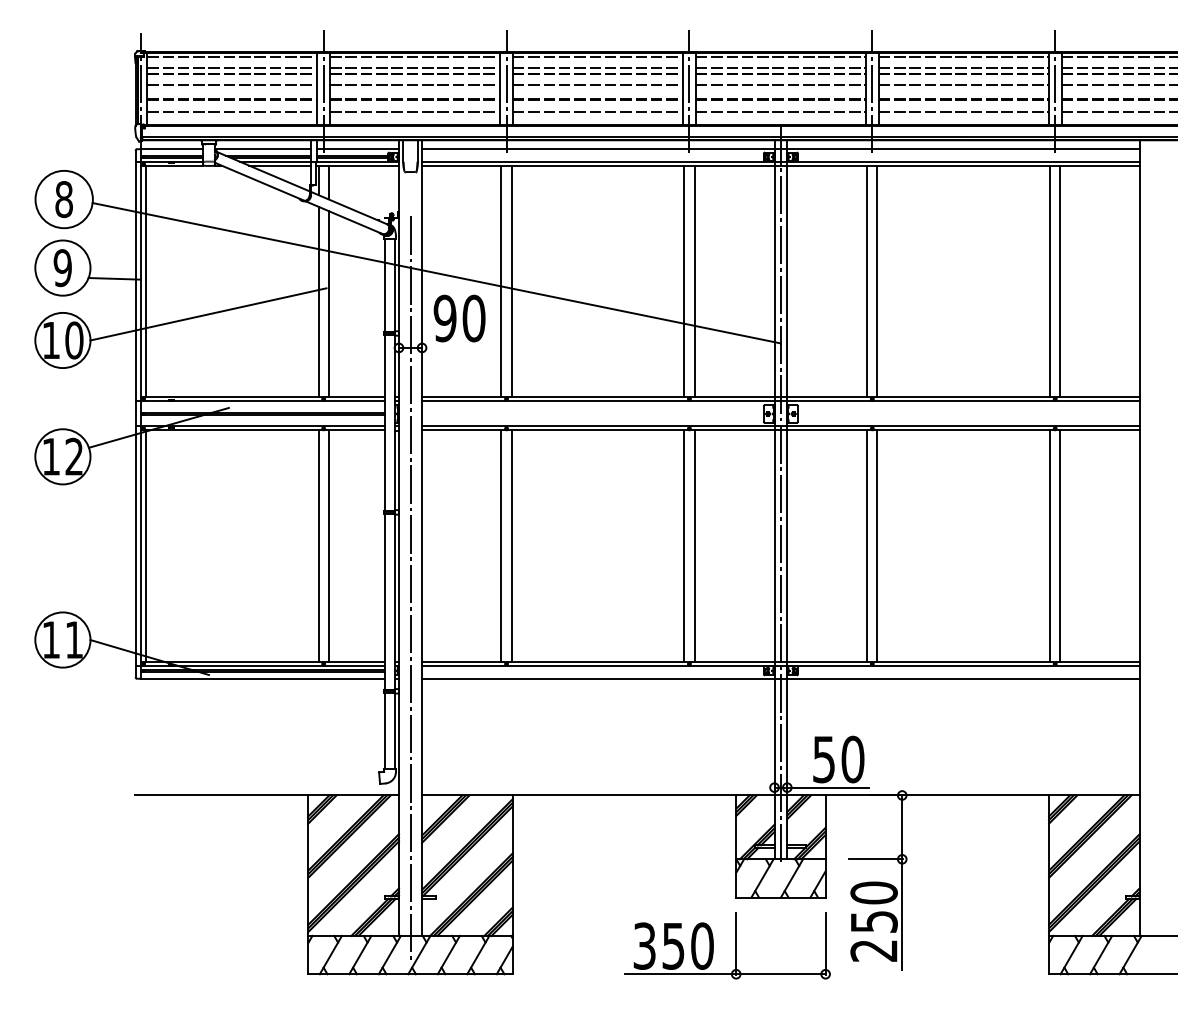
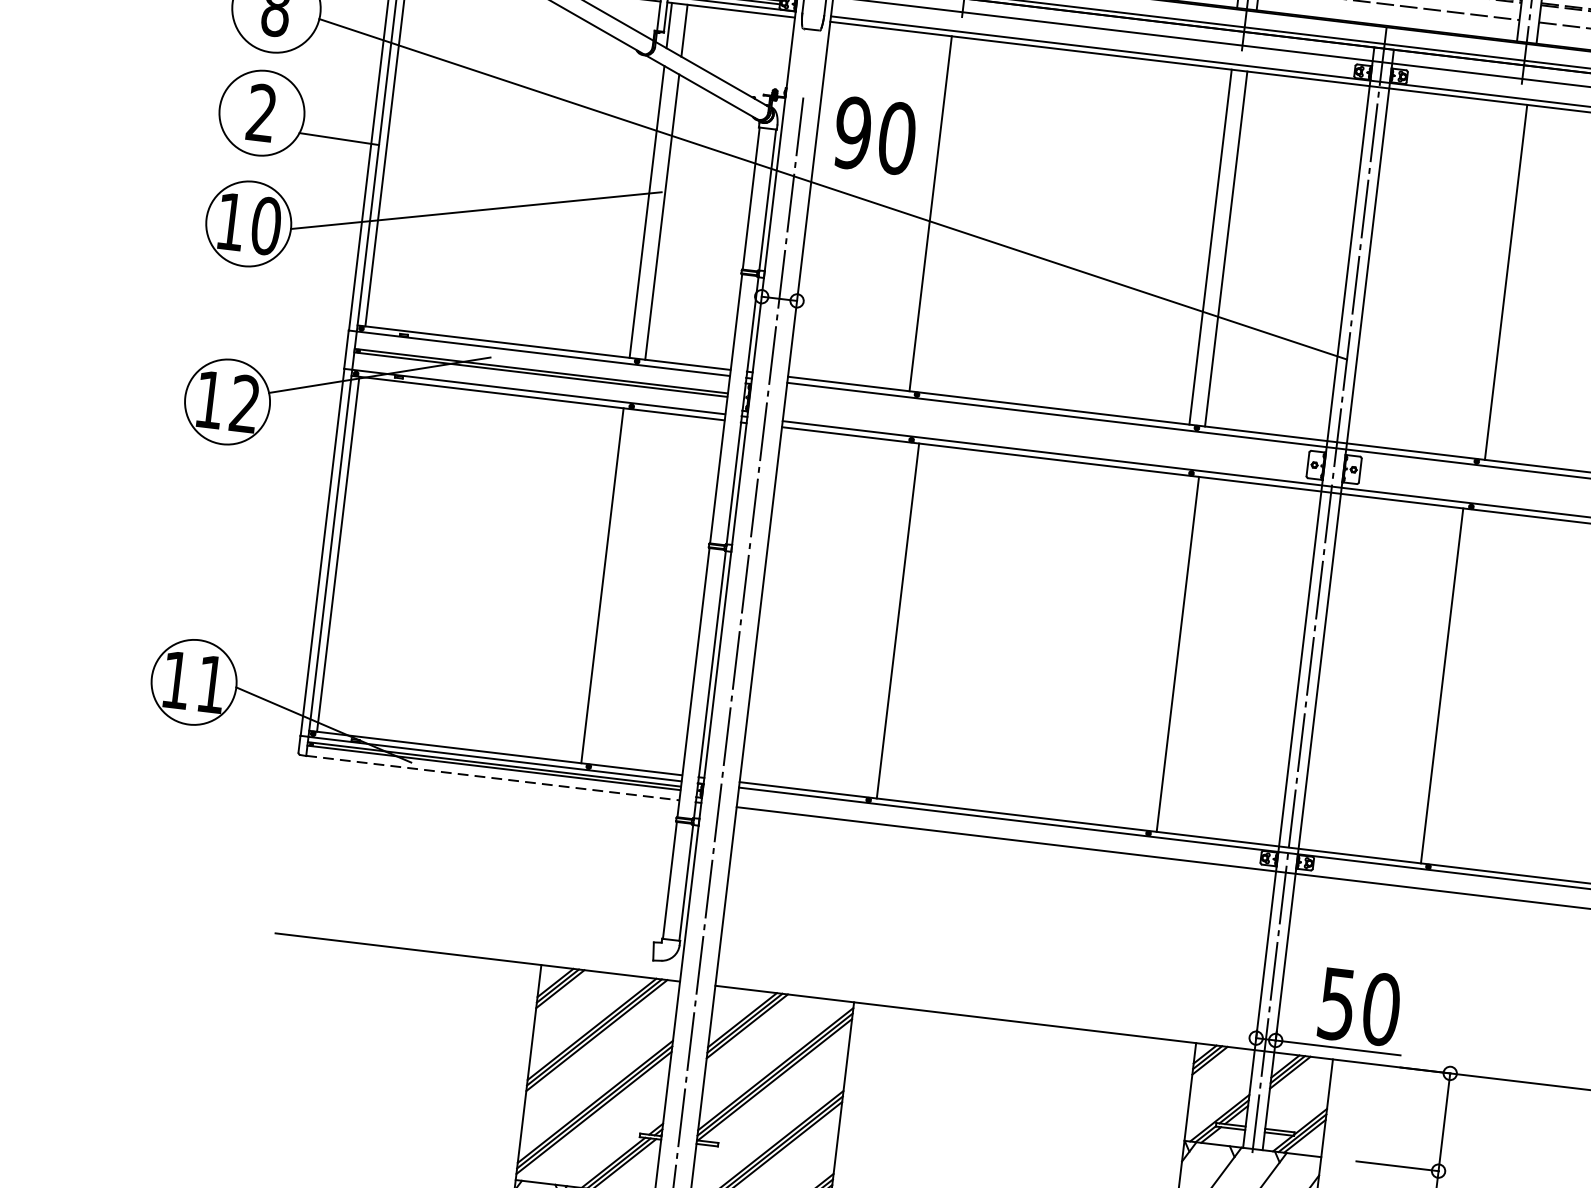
text: (62, 268) -> (261, 113), 9 -> 2
line: (511, 281) -> (946, 215), removed
line: (867, 281) -> (1490, 280), removed
text: (459, 318) -> (874, 135), moved
line: (328, 546) -> (617, 587), removed
line: (501, 546) -> (882, 619), removed
line: (684, 546) -> (1162, 652), removed
line: (877, 546) -> (1457, 687), removed
line: (262, 678) -> (492, 777), solid -> dashed

